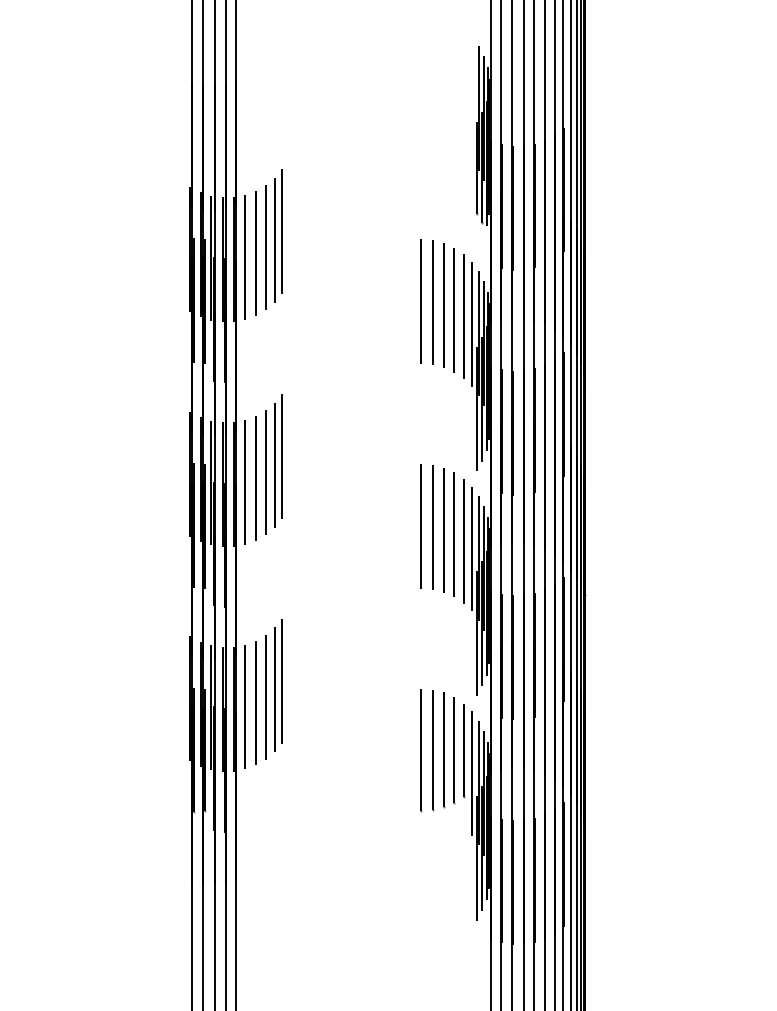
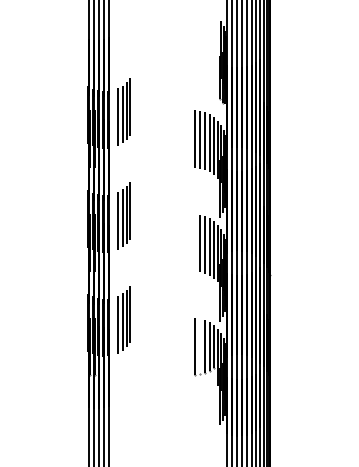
line: (245, 256) -> (113, 118), removed
line: (245, 481) -> (113, 222), removed
line: (420, 524) -> (194, 242), removed
line: (245, 706) -> (113, 326), removed
line: (431, 750) -> (199, 346), removed

